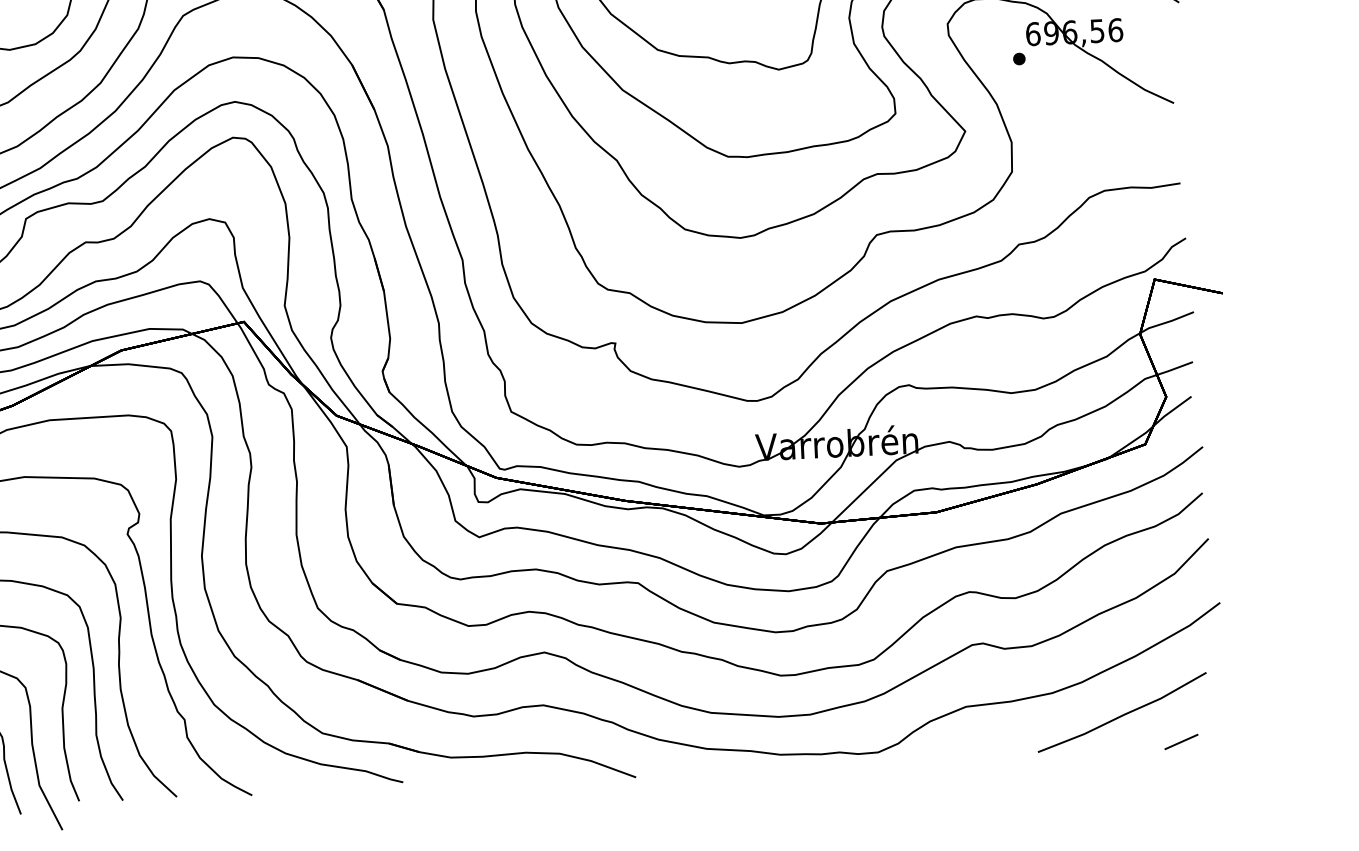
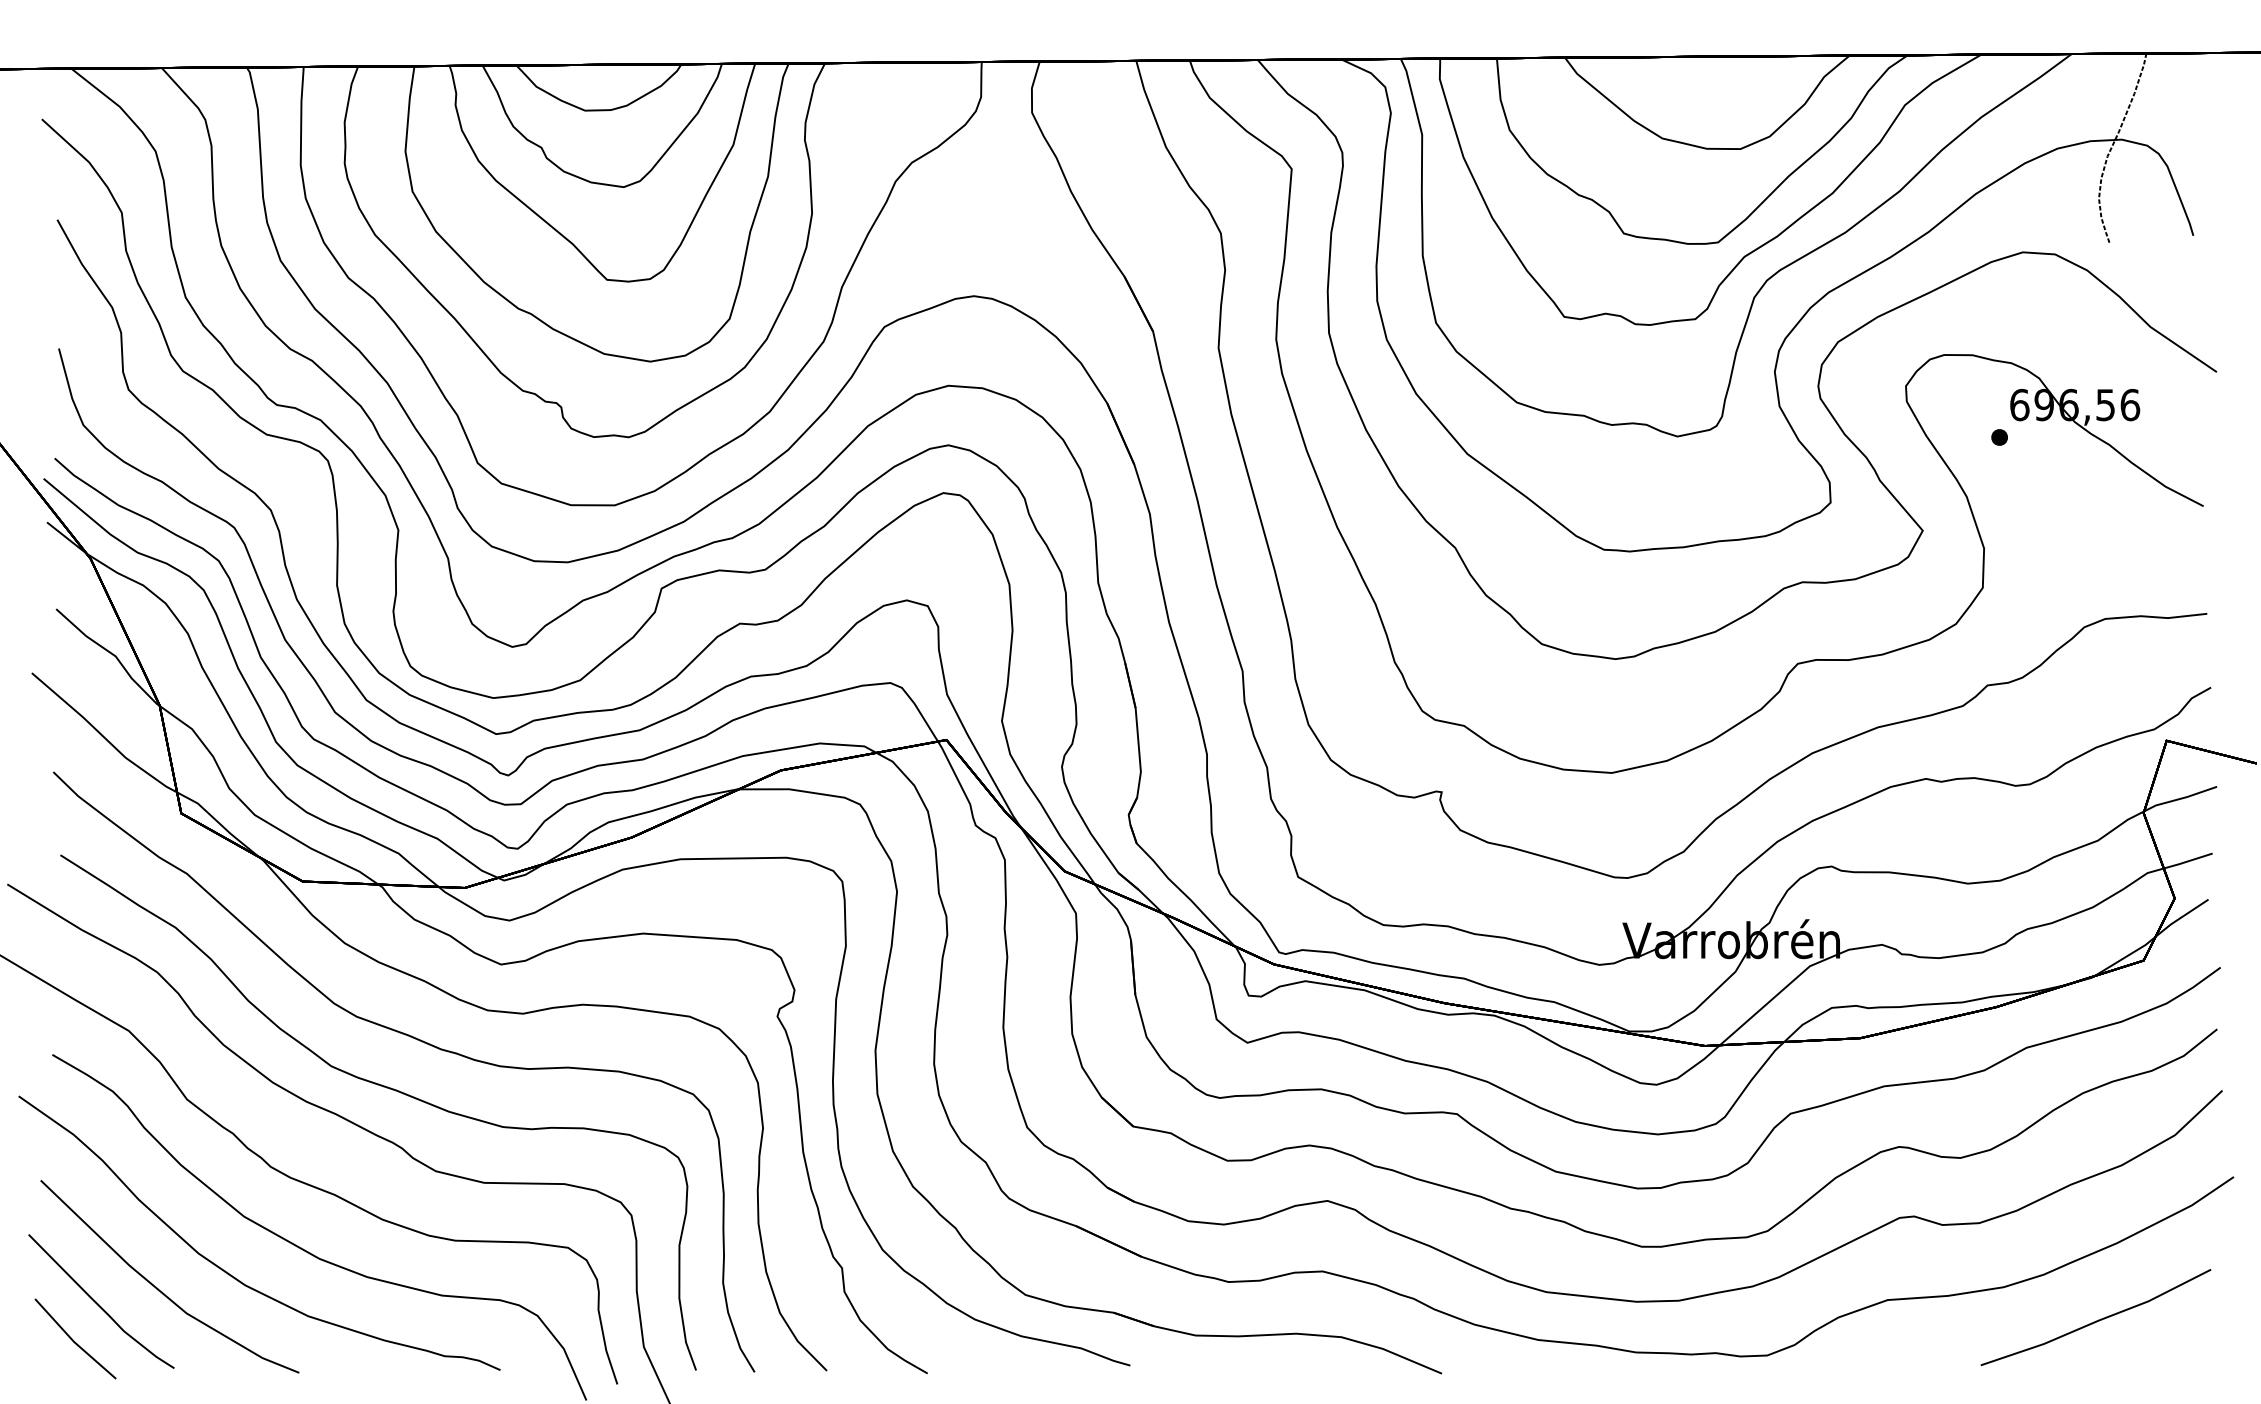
line: (1181, 741) -> (2173, 1360), removed

